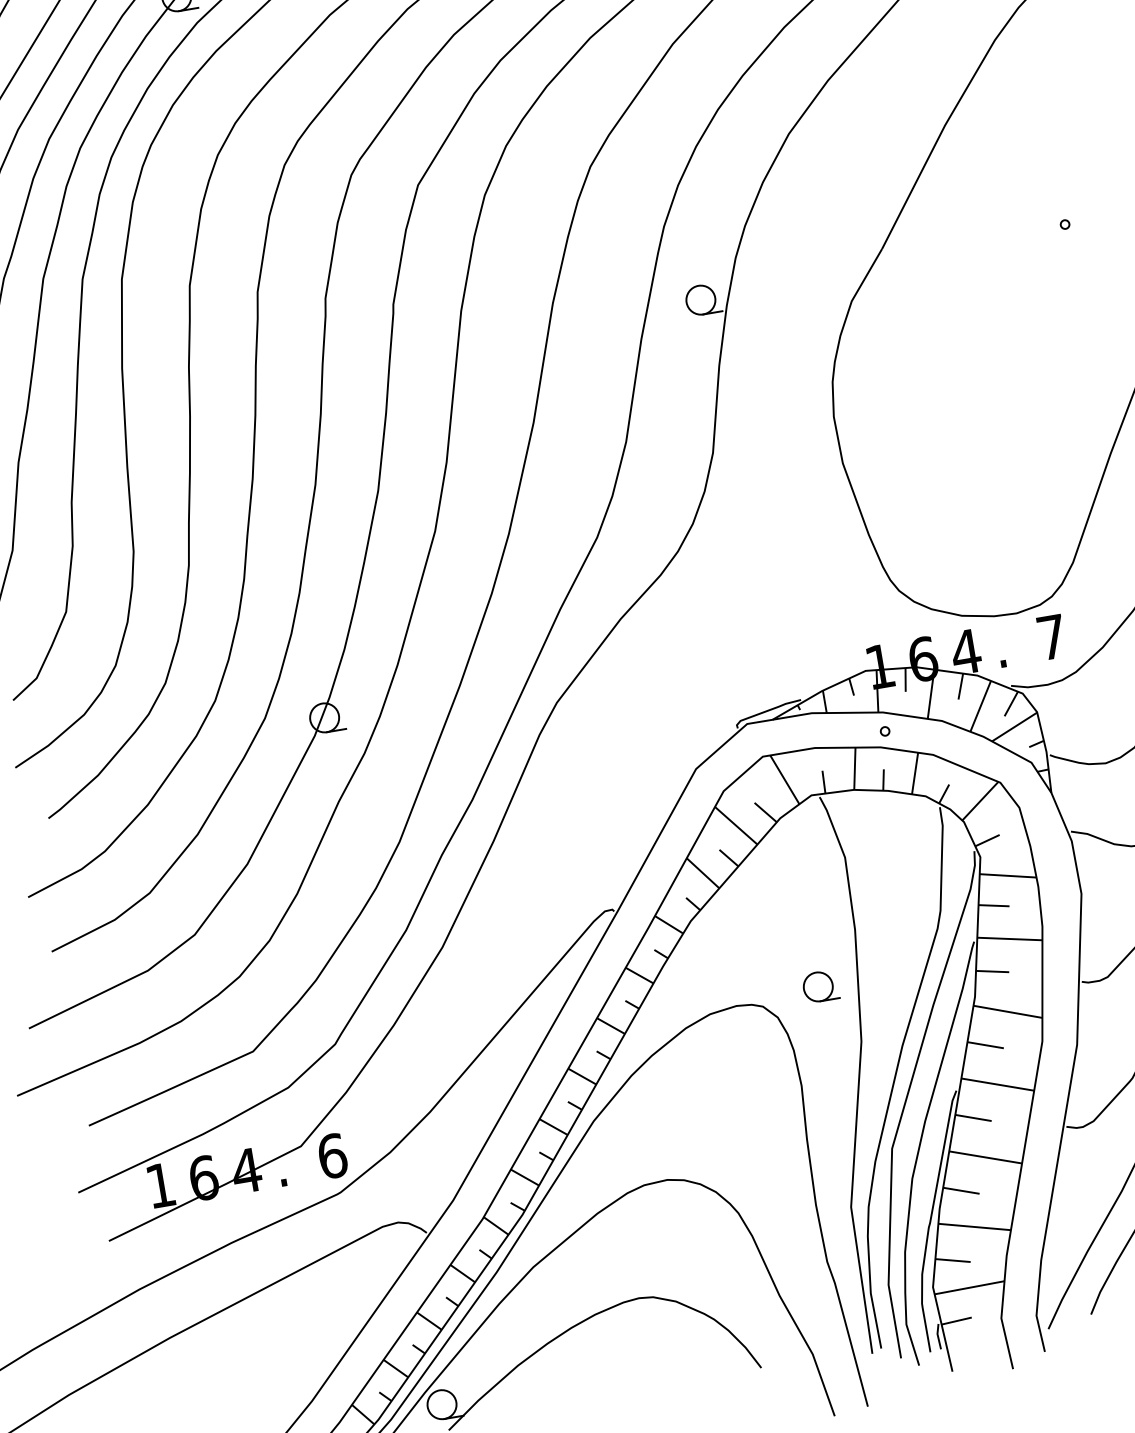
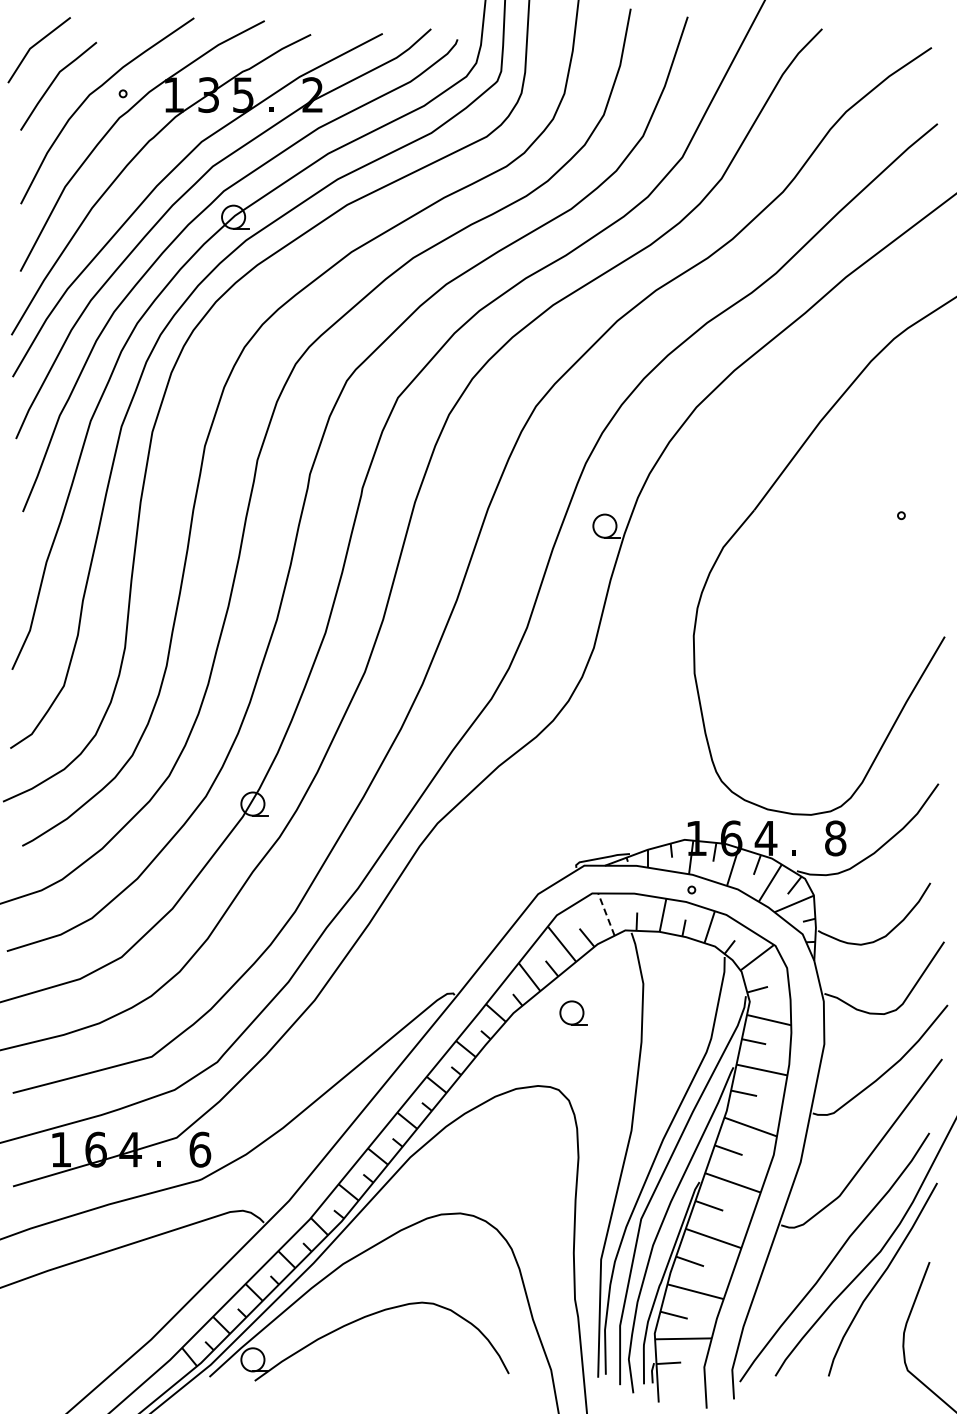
text: (1051, 637) -> (835, 838), 7 -> 8
line: (784, 779) -> (606, 914), solid -> dashed
part: (820, 986) -> (573, 1012), moved

